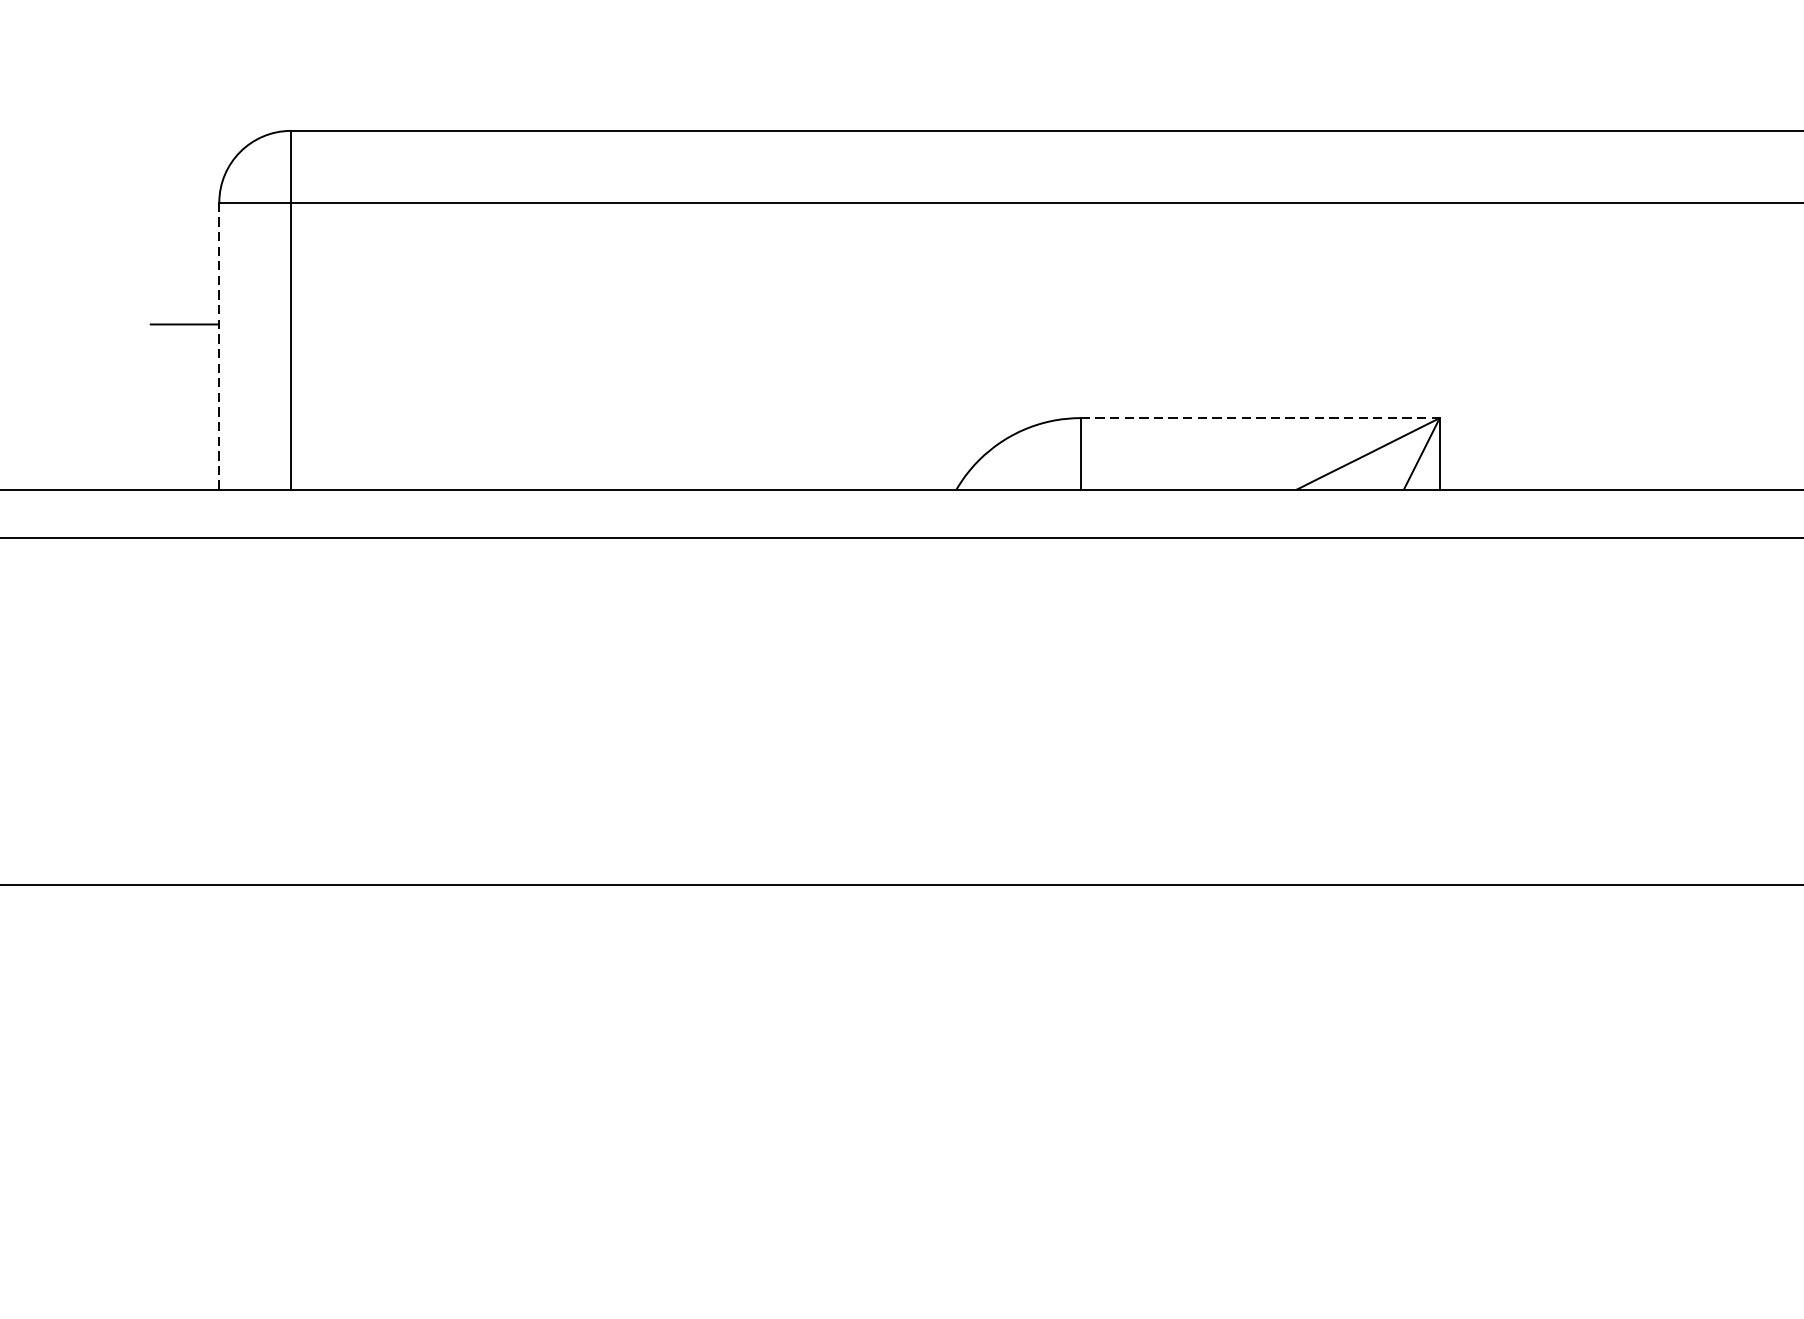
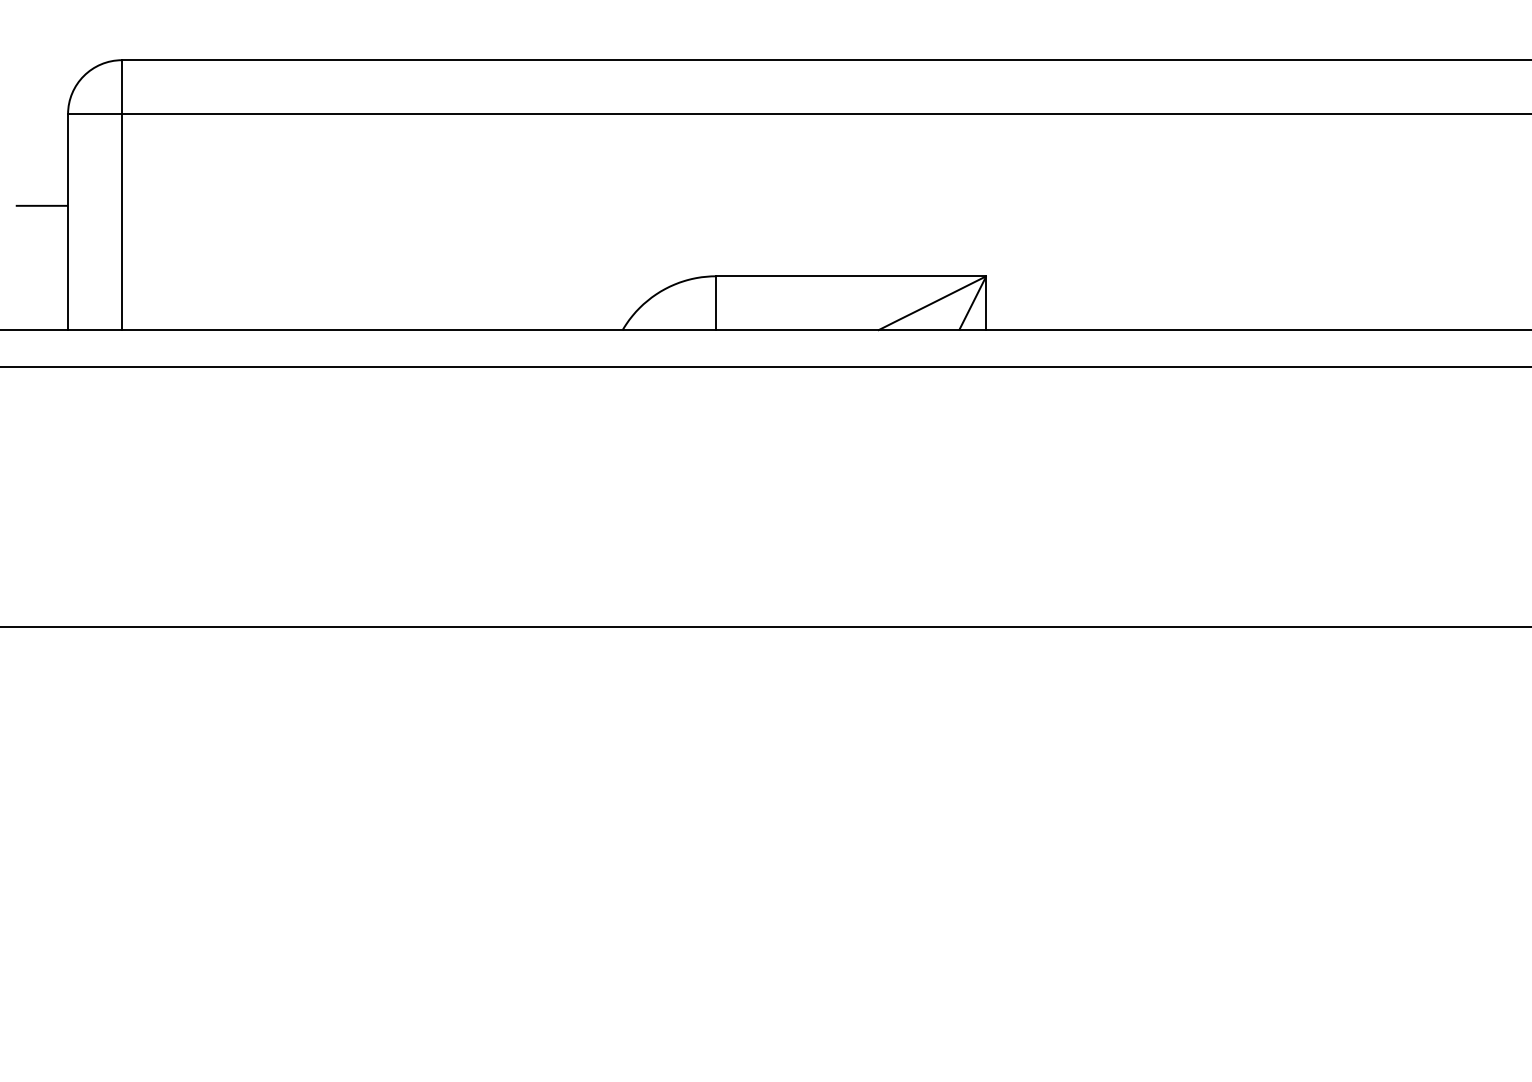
line: (219, 346) -> (68, 222), dashed -> solid
line: (1260, 418) -> (851, 276), dashed -> solid

